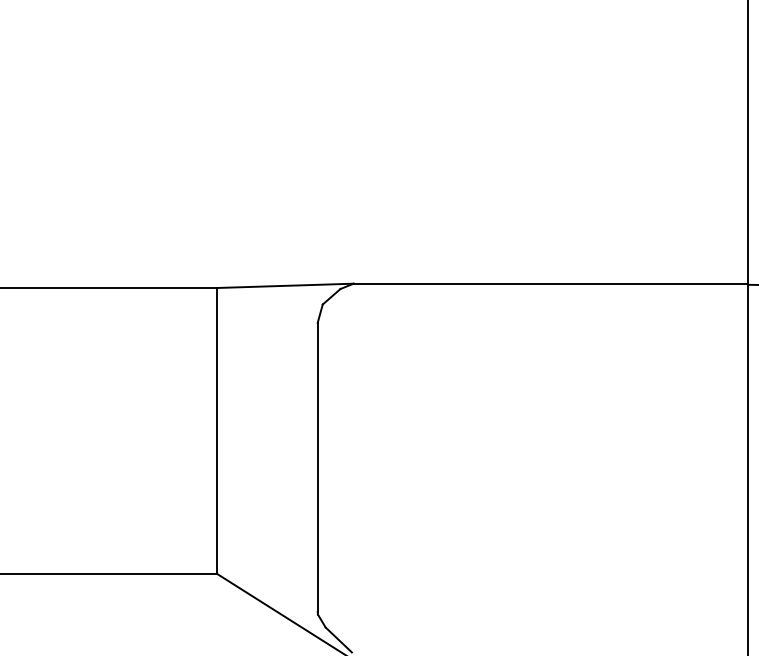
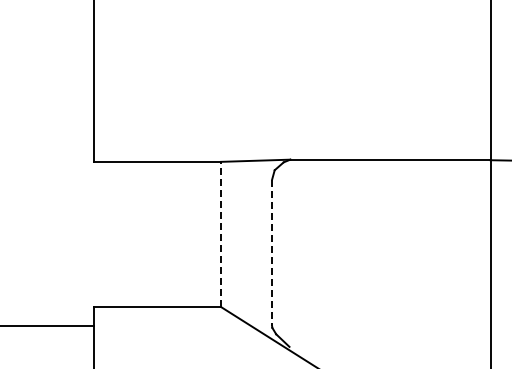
line: (217, 431) -> (221, 234), solid -> dashed
line: (318, 468) -> (272, 253), solid -> dashed

